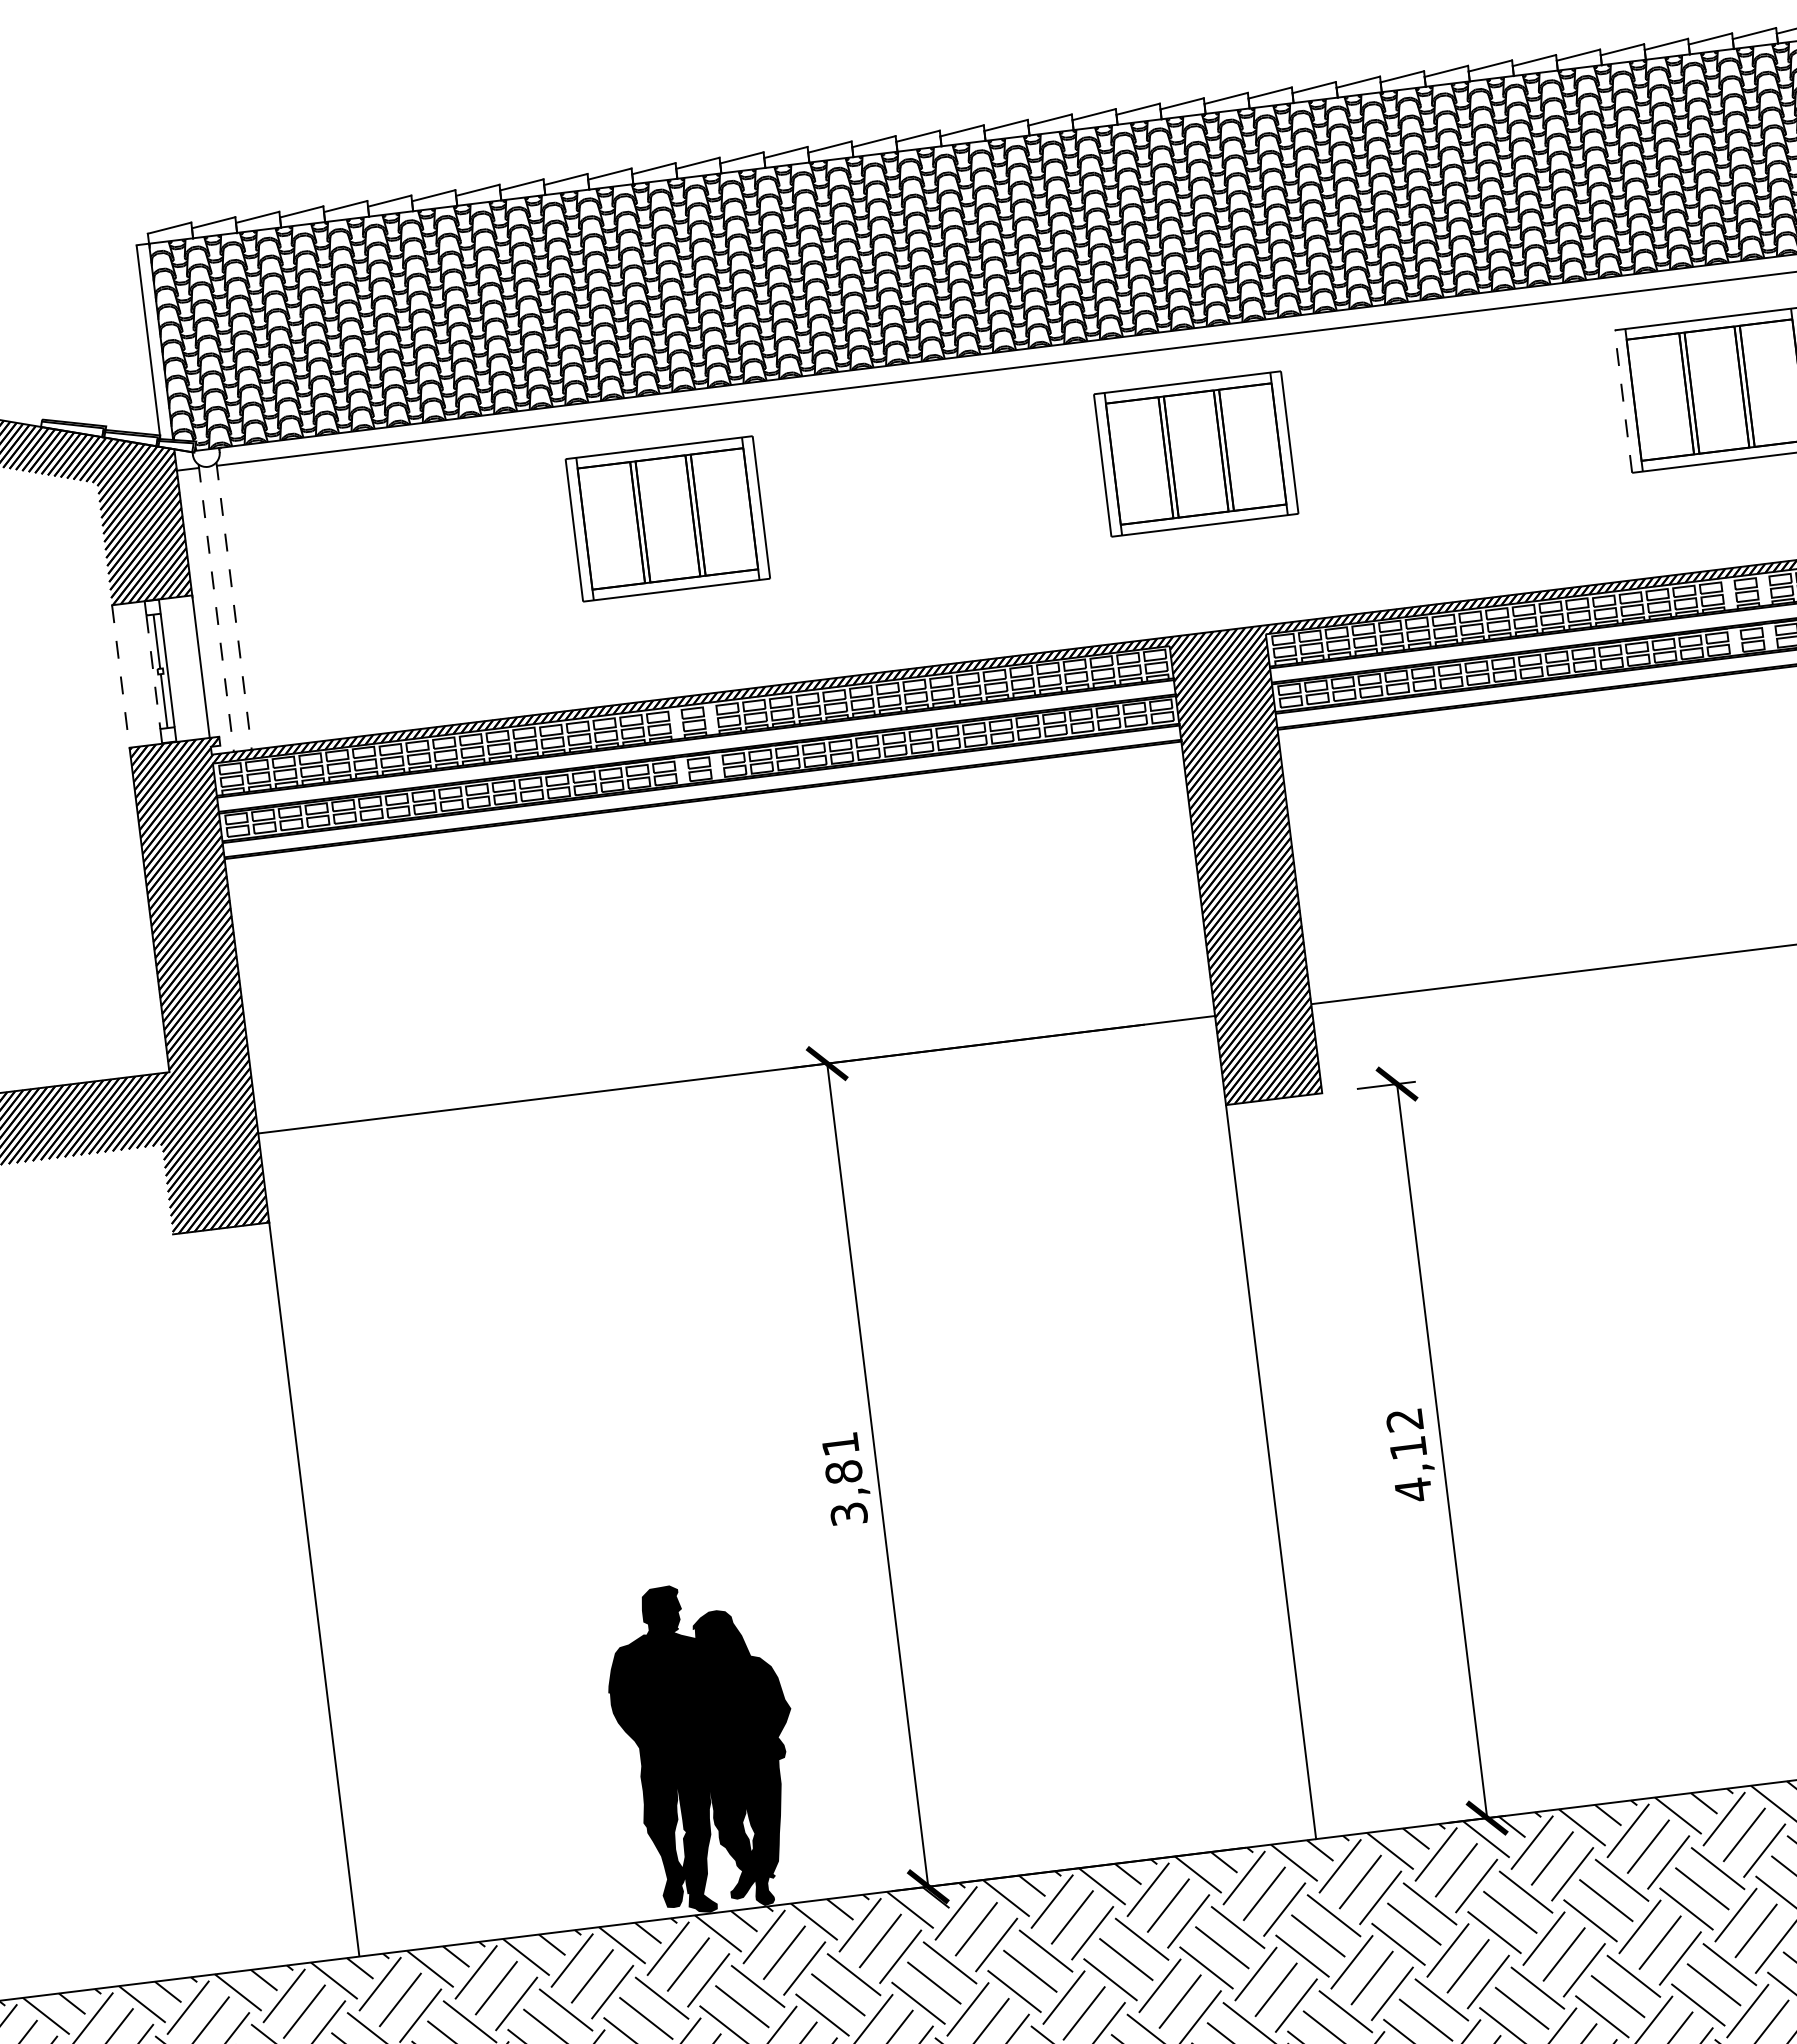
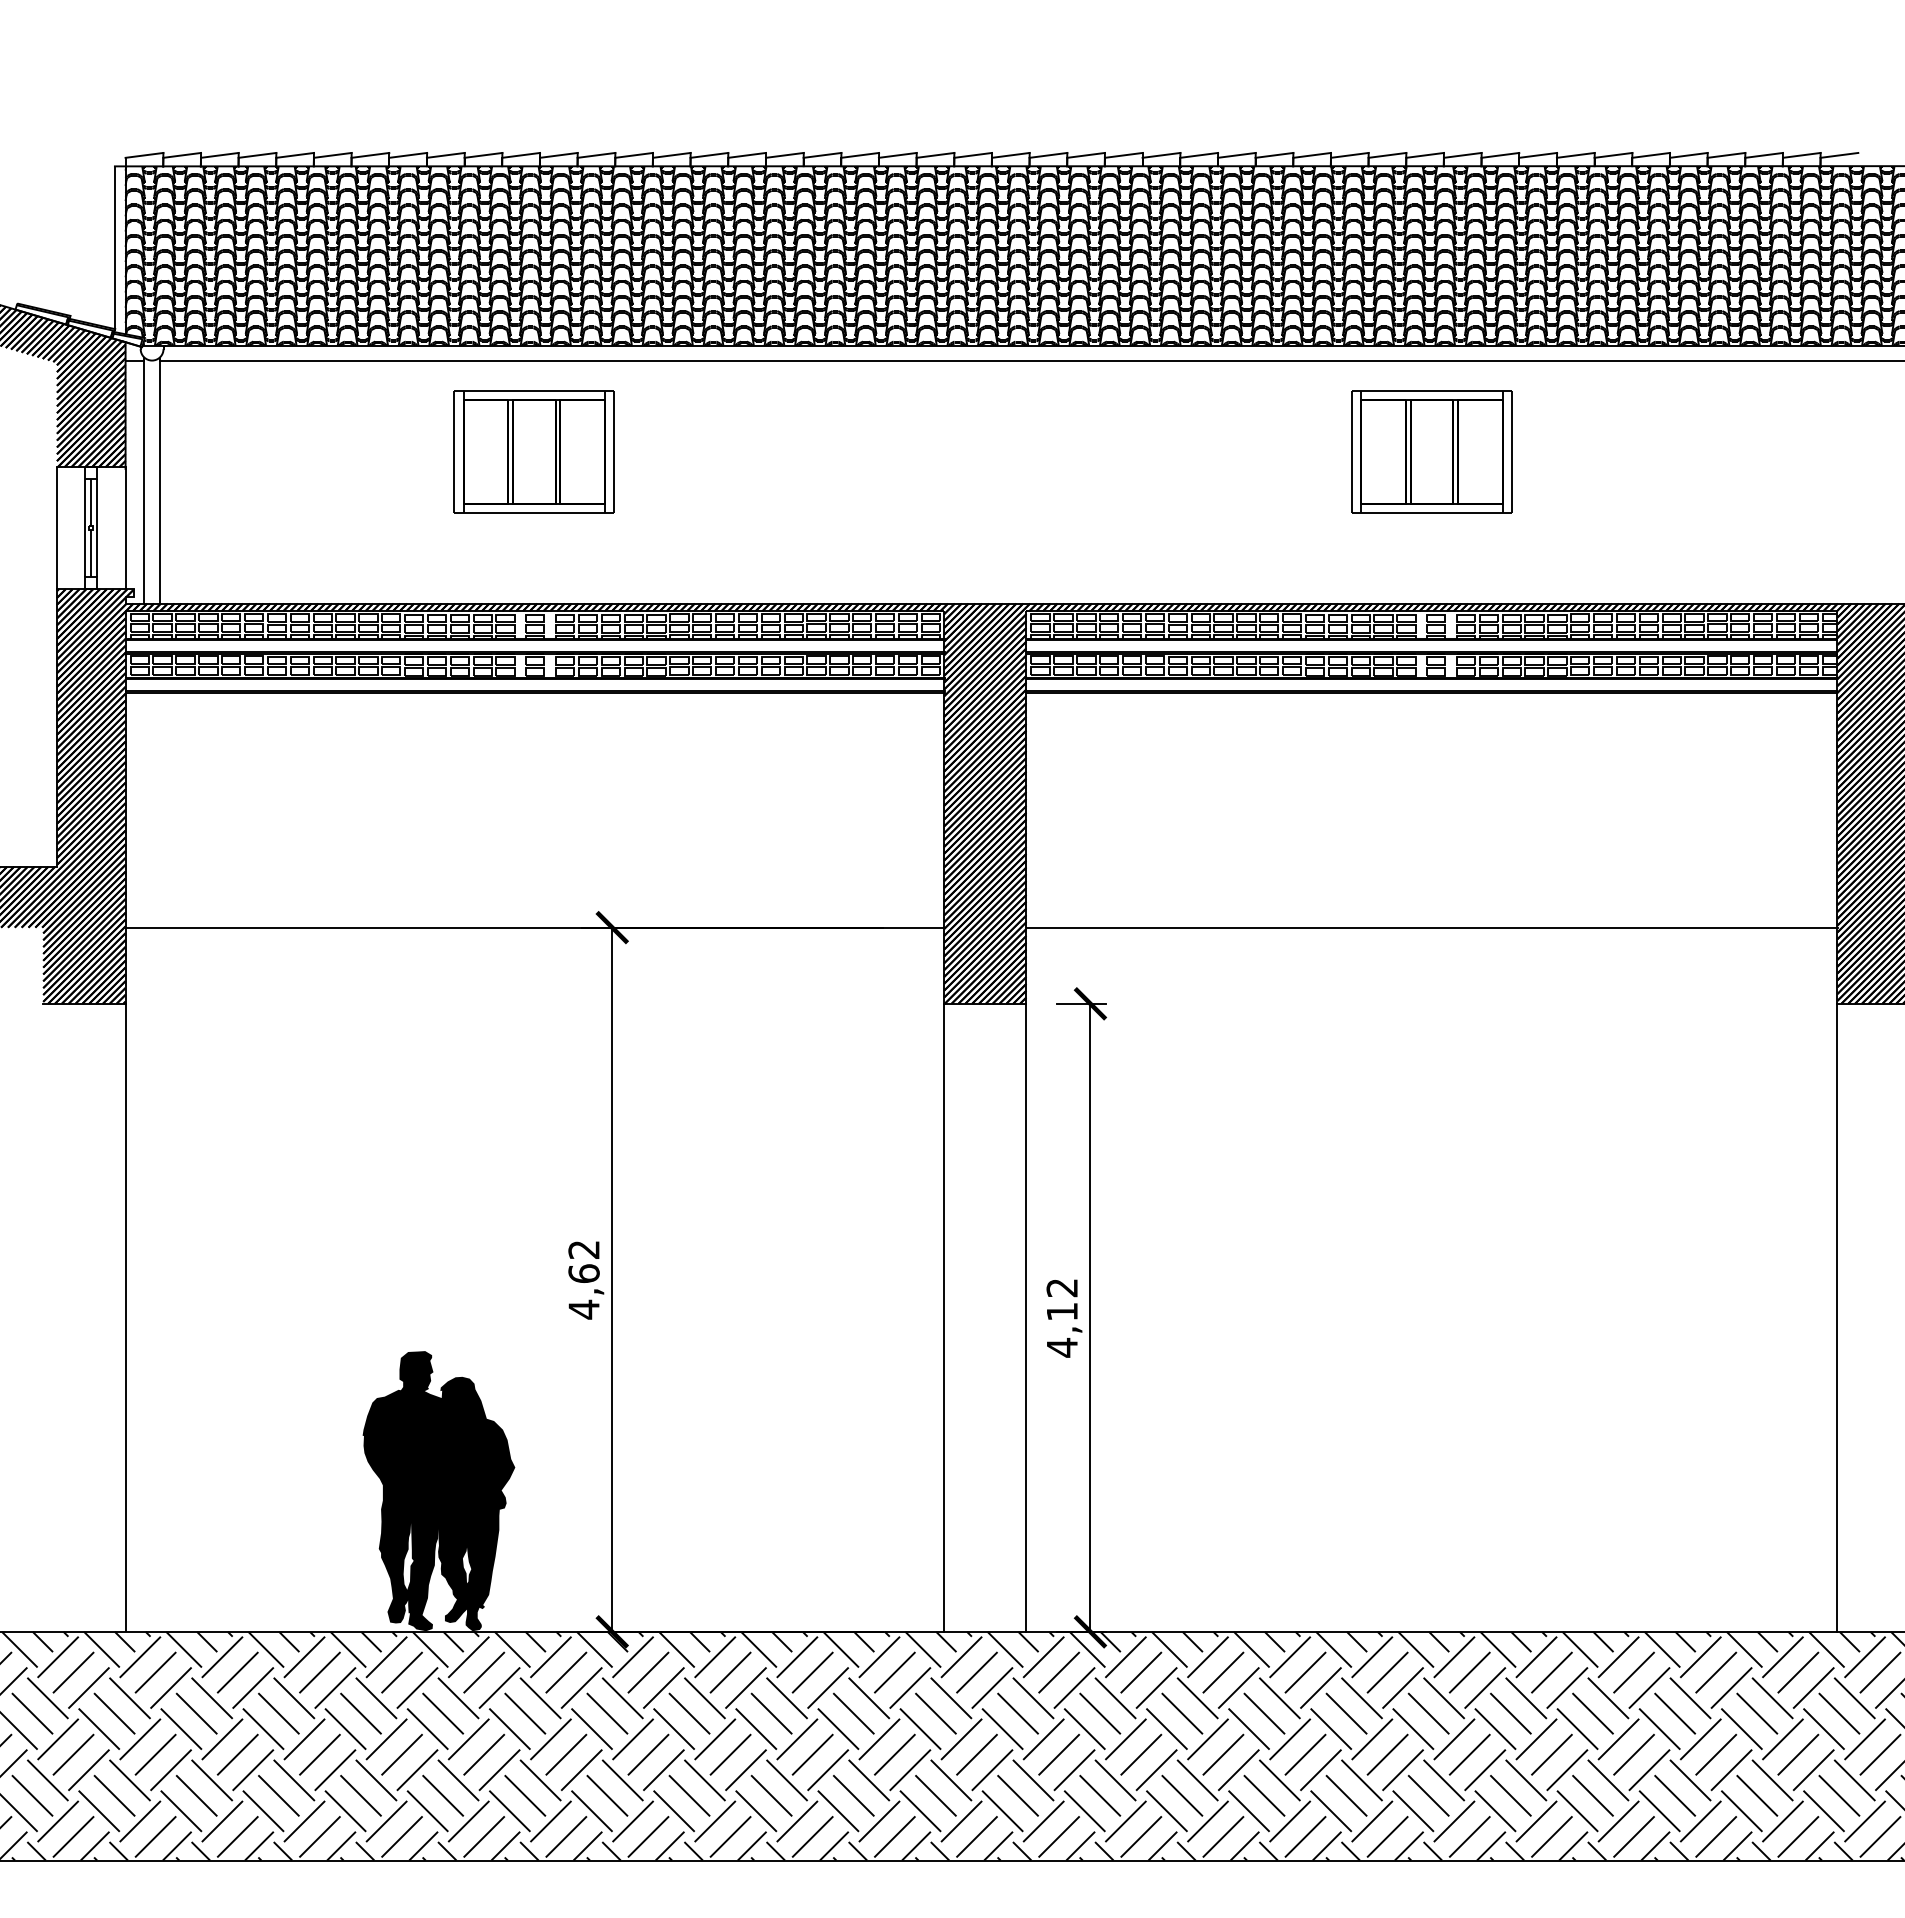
line: (1623, 402) -> (1351, 452), dashed -> solid
part: (1195, 453) -> (985, 451), removed
line: (233, 605) -> (159, 480), dashed -> solid
line: (216, 608) -> (144, 480), dashed -> solid
line: (153, 672) -> (84, 528), dashed -> solid
line: (120, 676) -> (56, 528), dashed -> solid
line: (1367, 1459) -> (1026, 1317), added
text: (844, 1480) -> (583, 1280), 3,81 -> 4,62

